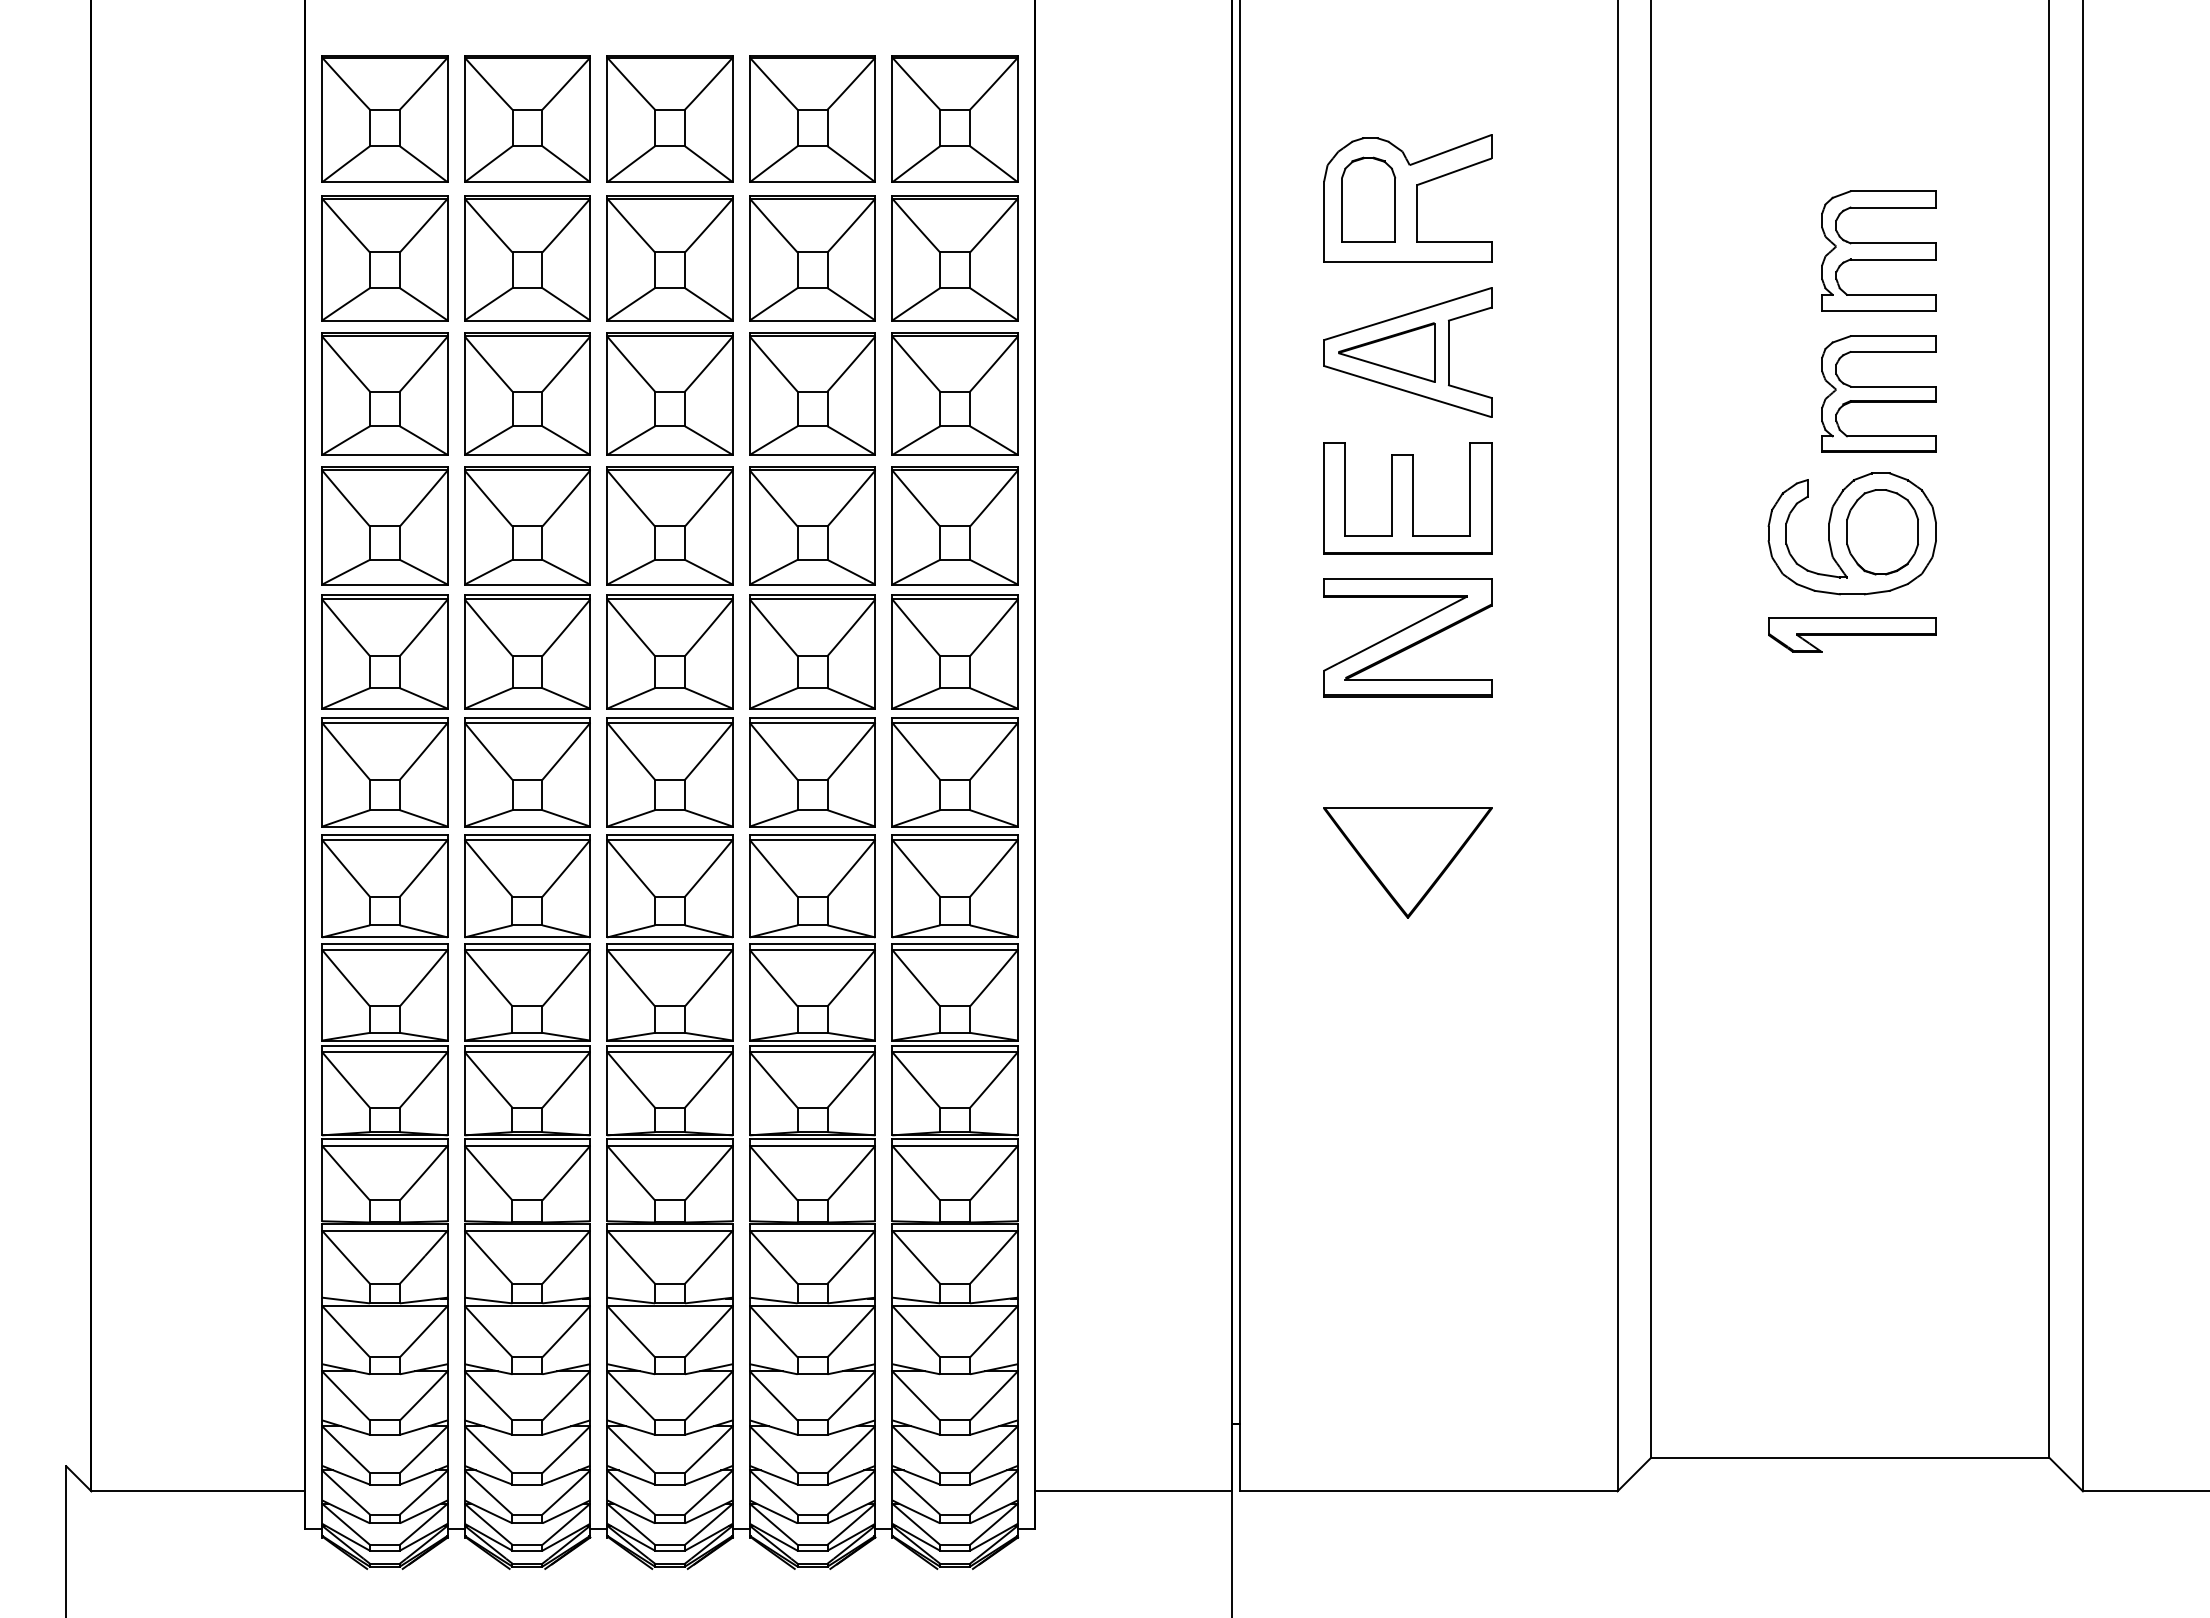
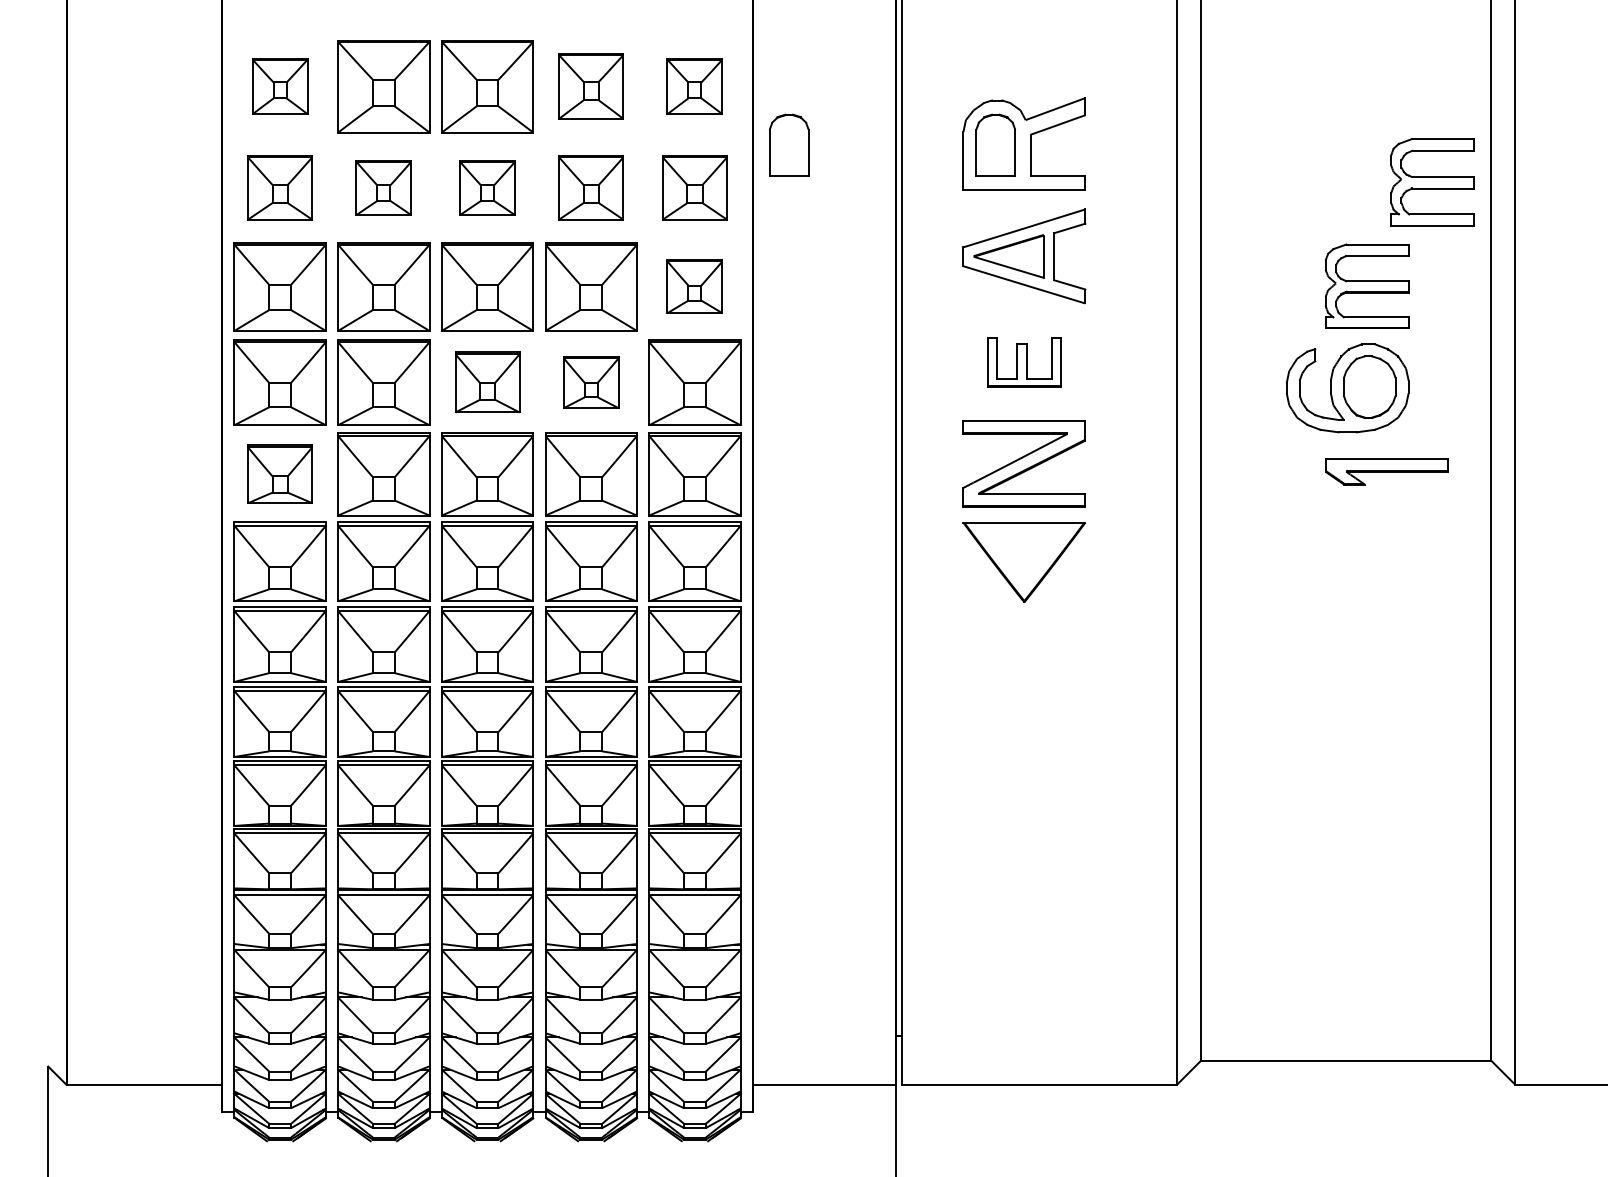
part: (384, 118) -> (279, 86), size x0.6
part: (812, 118) -> (591, 86), size x0.7
part: (954, 118) -> (694, 86), size x0.6
part: (1084, 199) -> (789, 145), added
part: (1878, 250) -> (1432, 182), moved
part: (384, 258) -> (279, 188), size x0.7
part: (527, 258) -> (383, 188), size x0.6
part: (669, 258) -> (487, 188), size x0.6
part: (812, 258) -> (591, 188), size x0.7
part: (954, 258) -> (694, 188), size x0.7
part: (954, 393) -> (694, 286), size x0.6
part: (1407, 498) -> (1024, 362), size x0.6
part: (669, 525) -> (487, 382), size x0.7
part: (812, 525) -> (591, 382), size x0.6
part: (1852, 634) -> (1387, 471), moved
part: (384, 651) -> (279, 473), size x0.7
part: (1407, 862) -> (1024, 561), moved

